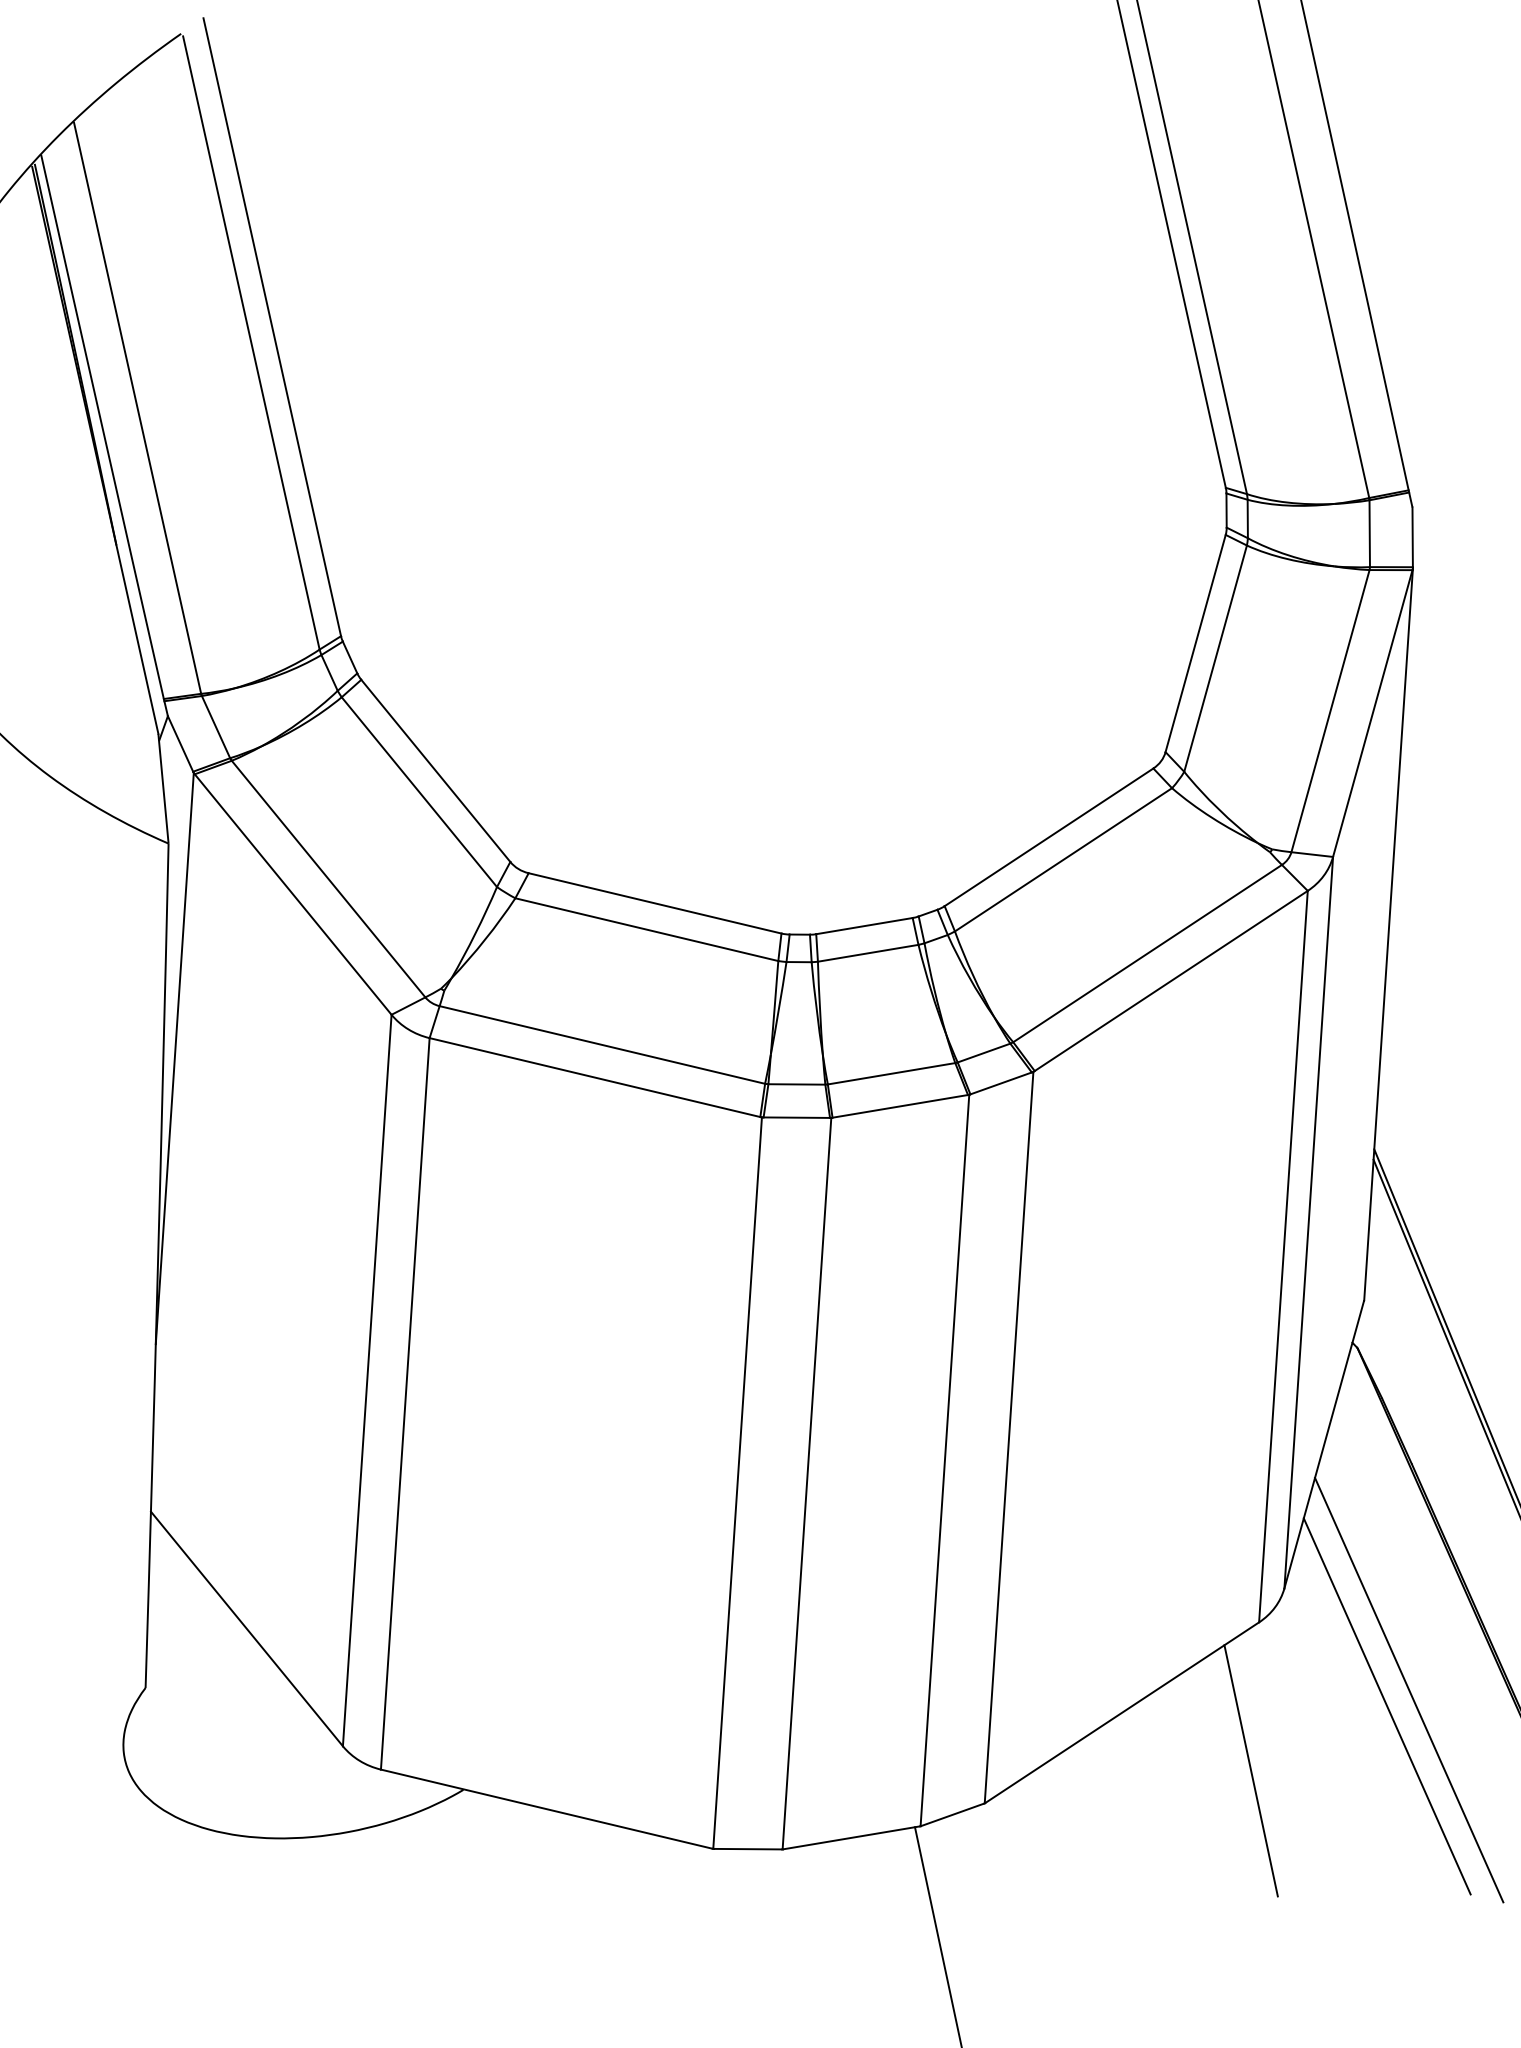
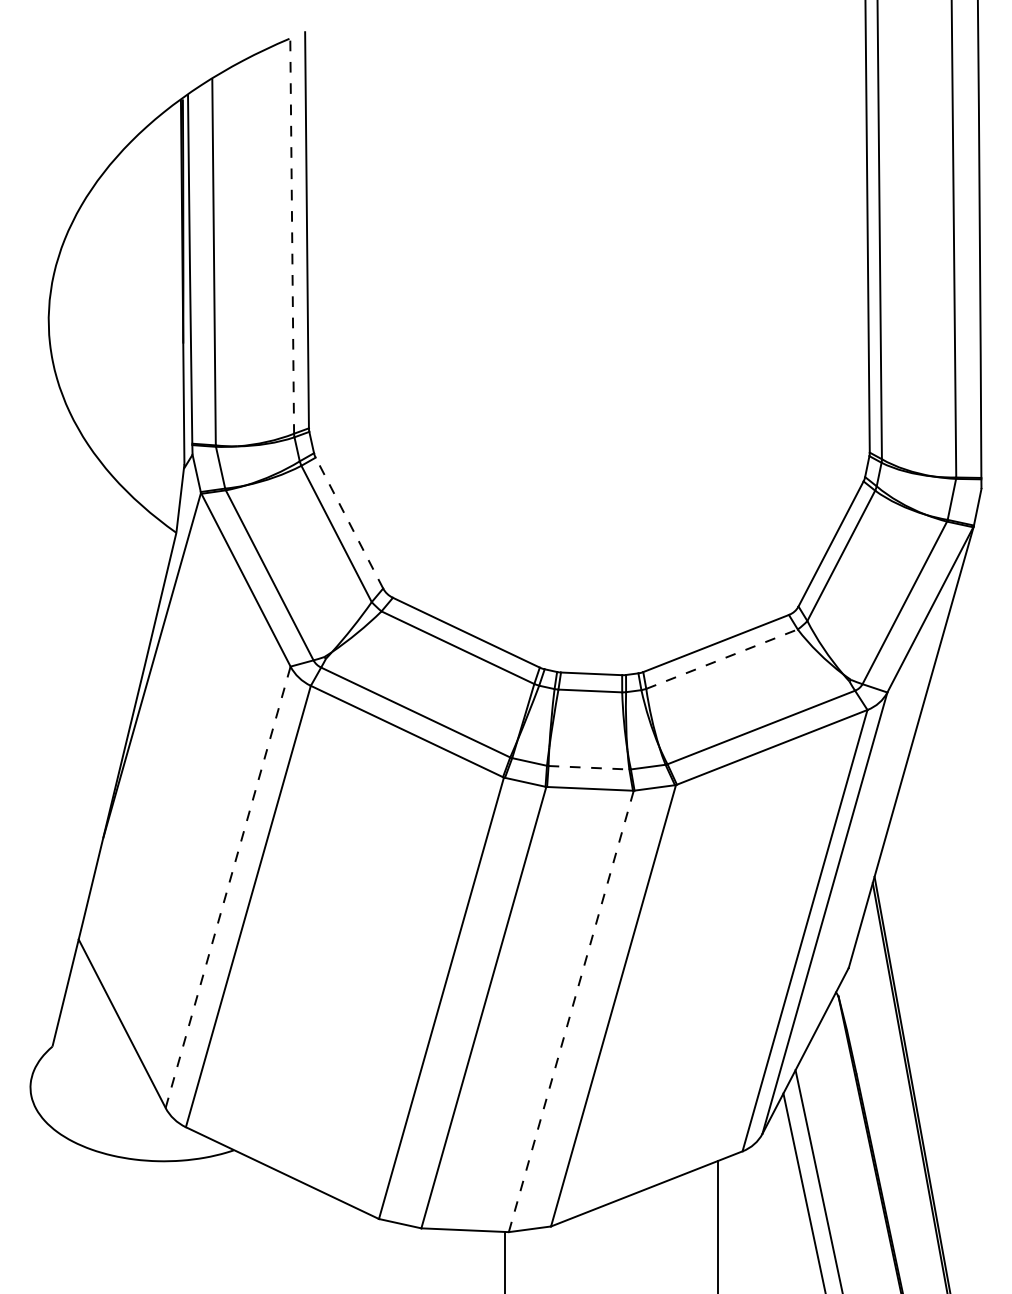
line: (251, 343) -> (292, 237), solid -> dashed
line: (436, 771) -> (349, 523), solid -> dashed
line: (1063, 858) -> (722, 658), solid -> dashed
line: (892, 1073) -> (589, 767), solid -> dashed
line: (367, 1379) -> (228, 886), solid -> dashed
line: (944, 1459) -> (571, 1010), solid -> dashed

